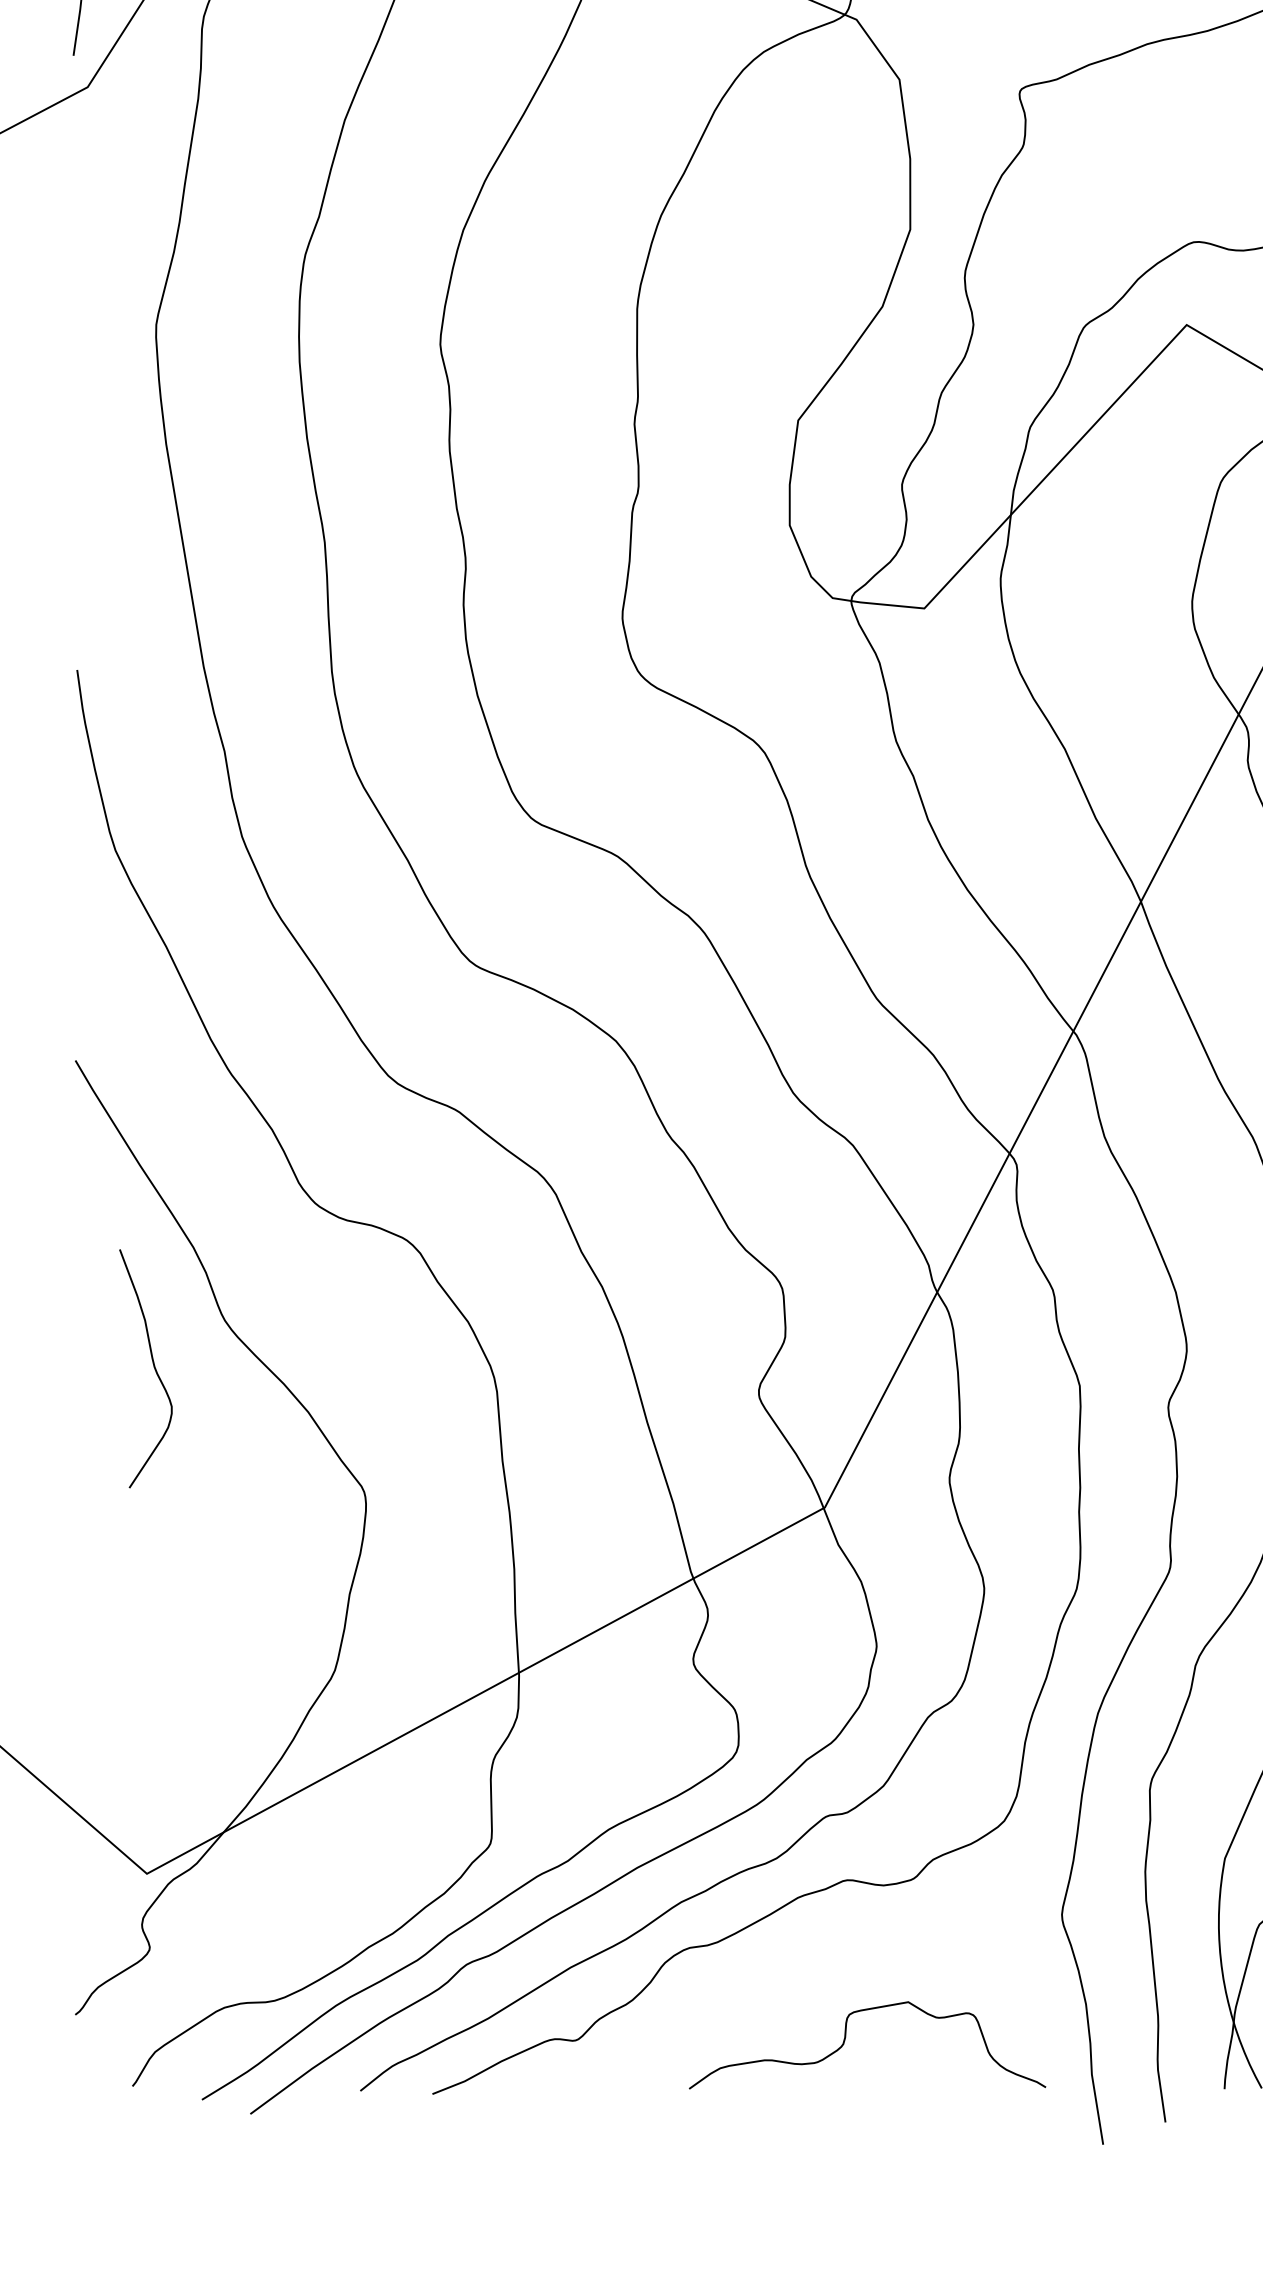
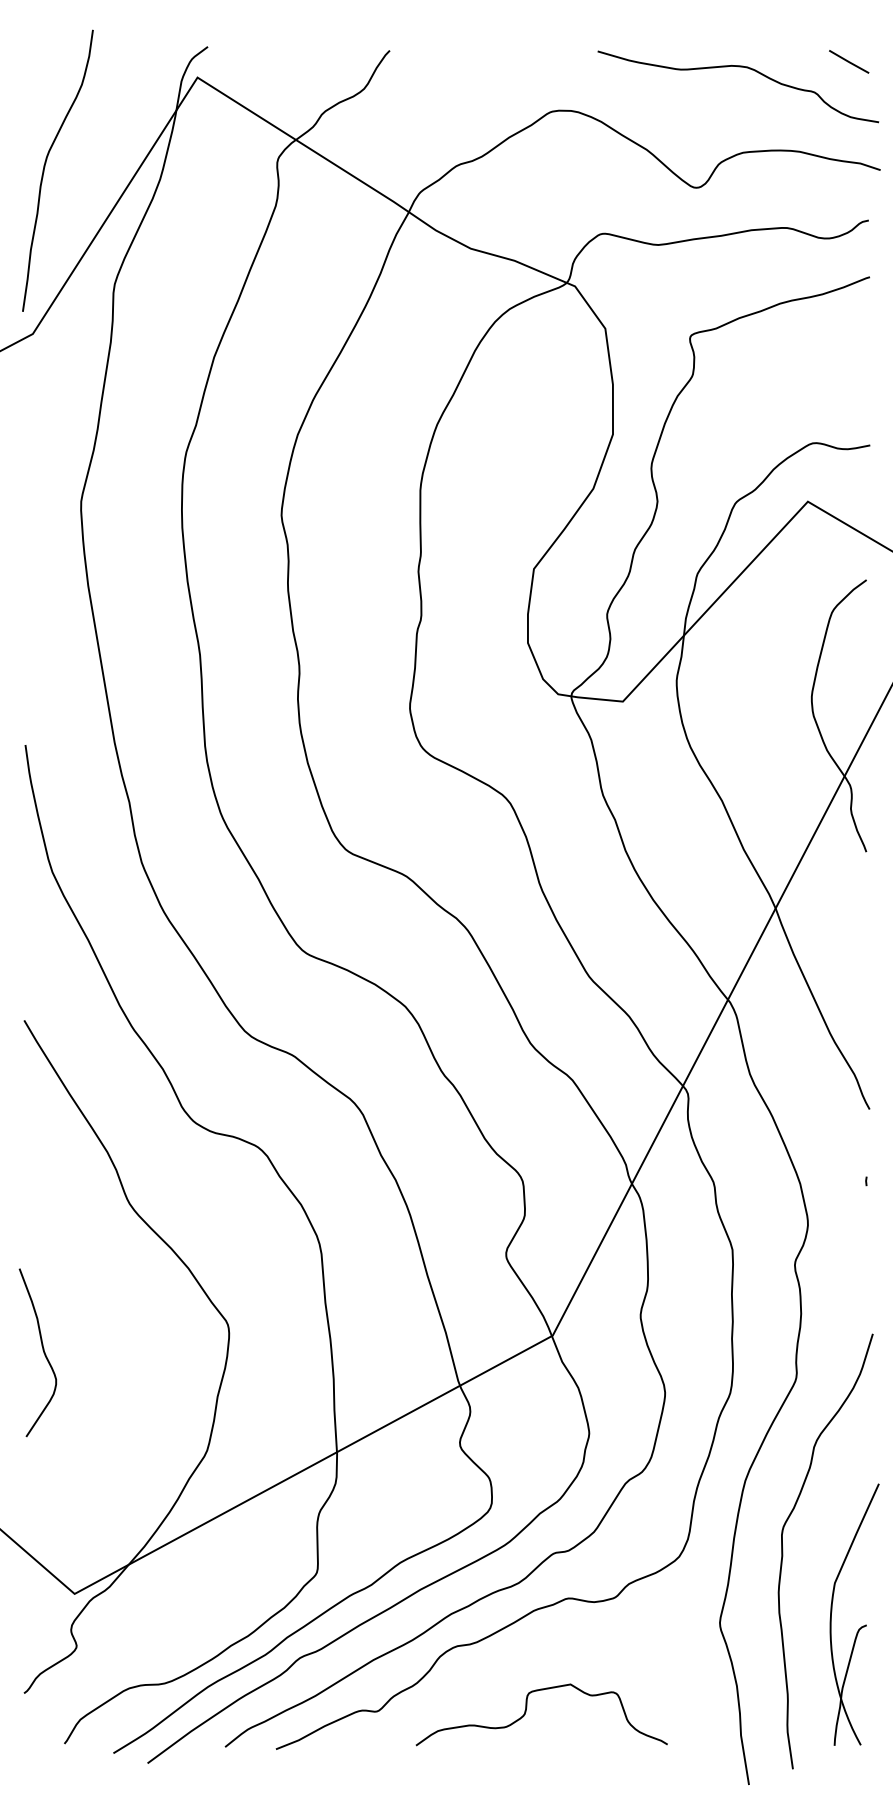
curve: (152, 1365) -> (42, 1350), moved
curve: (845, 2041) -> (526, 1712), moved

